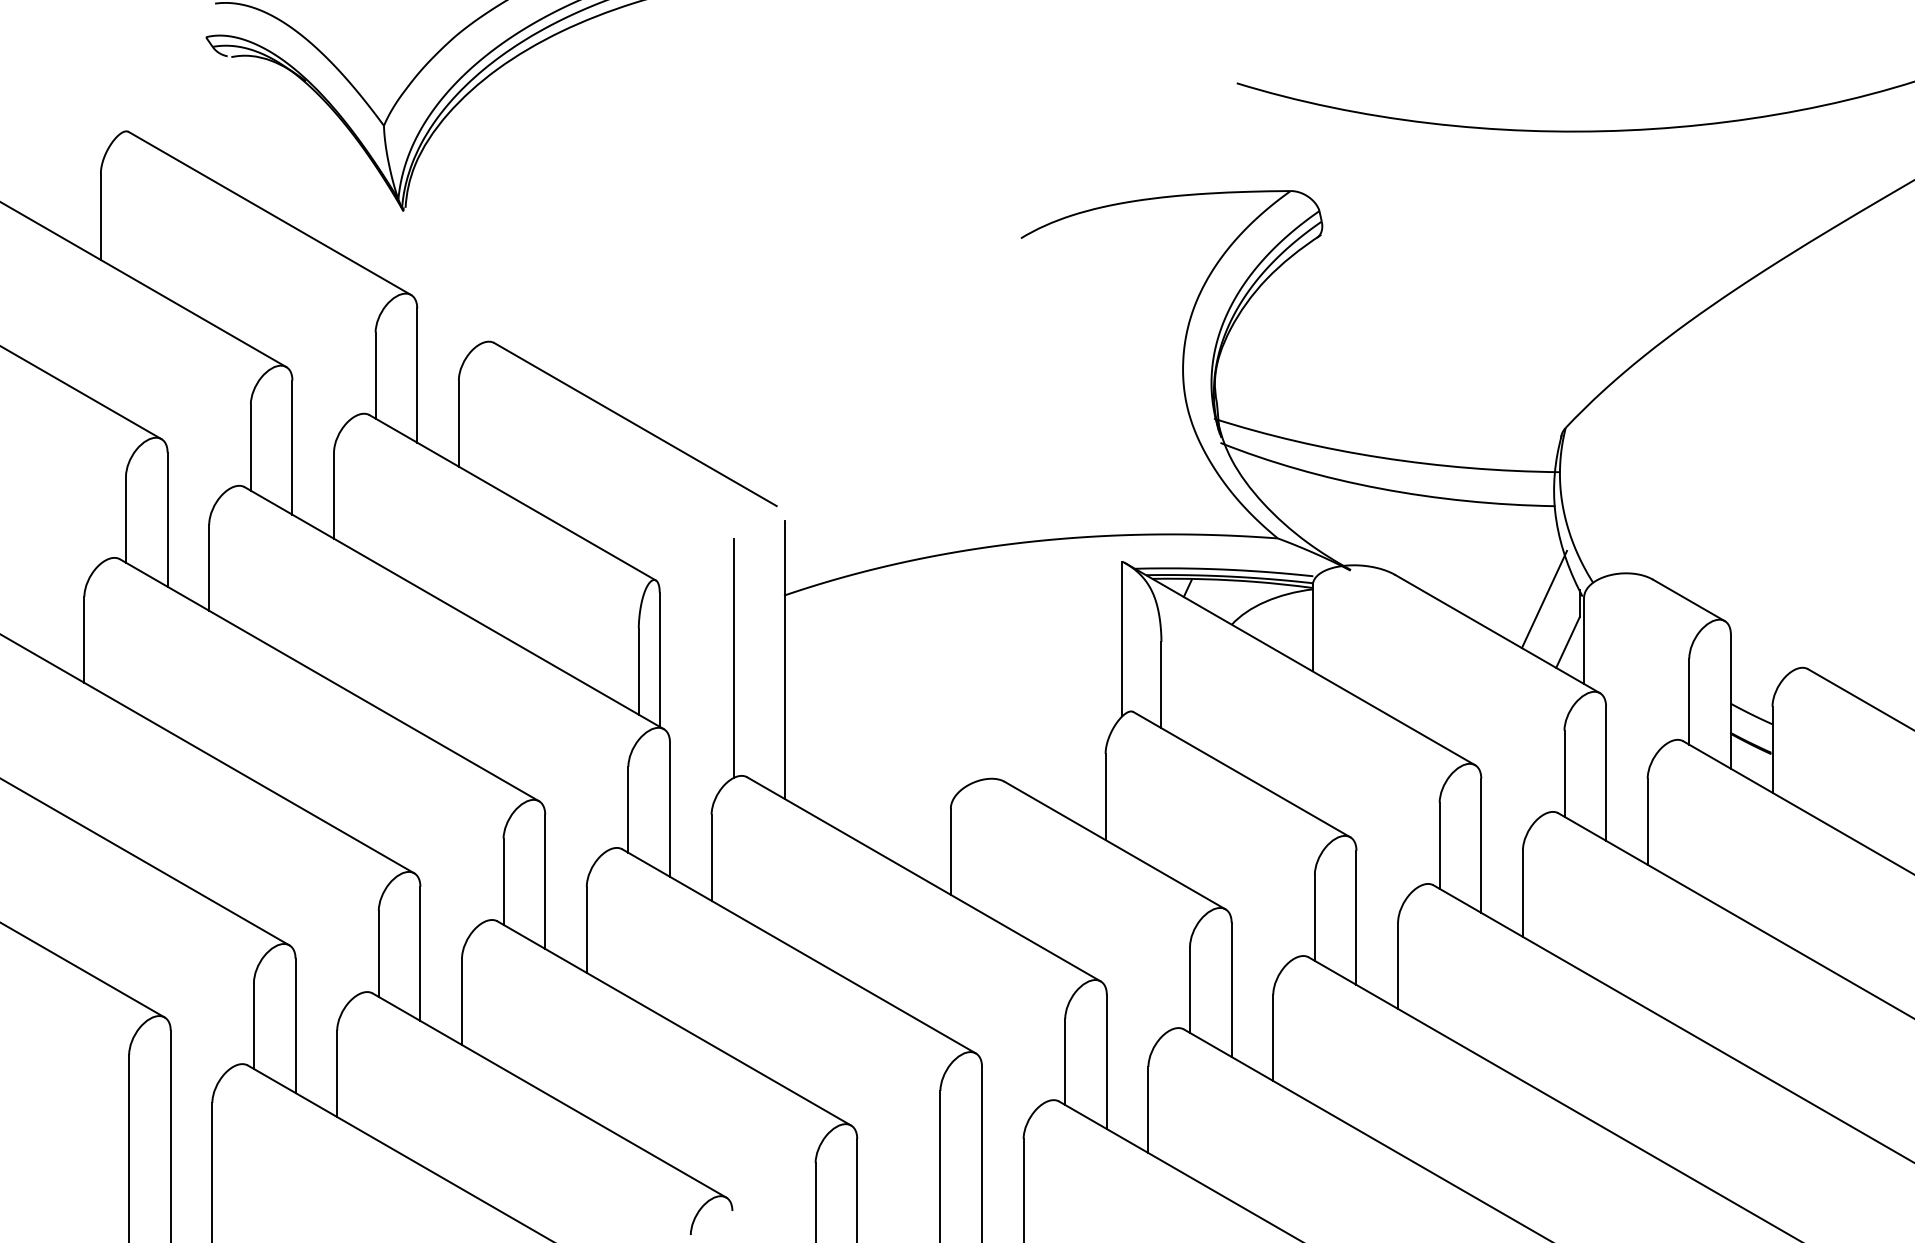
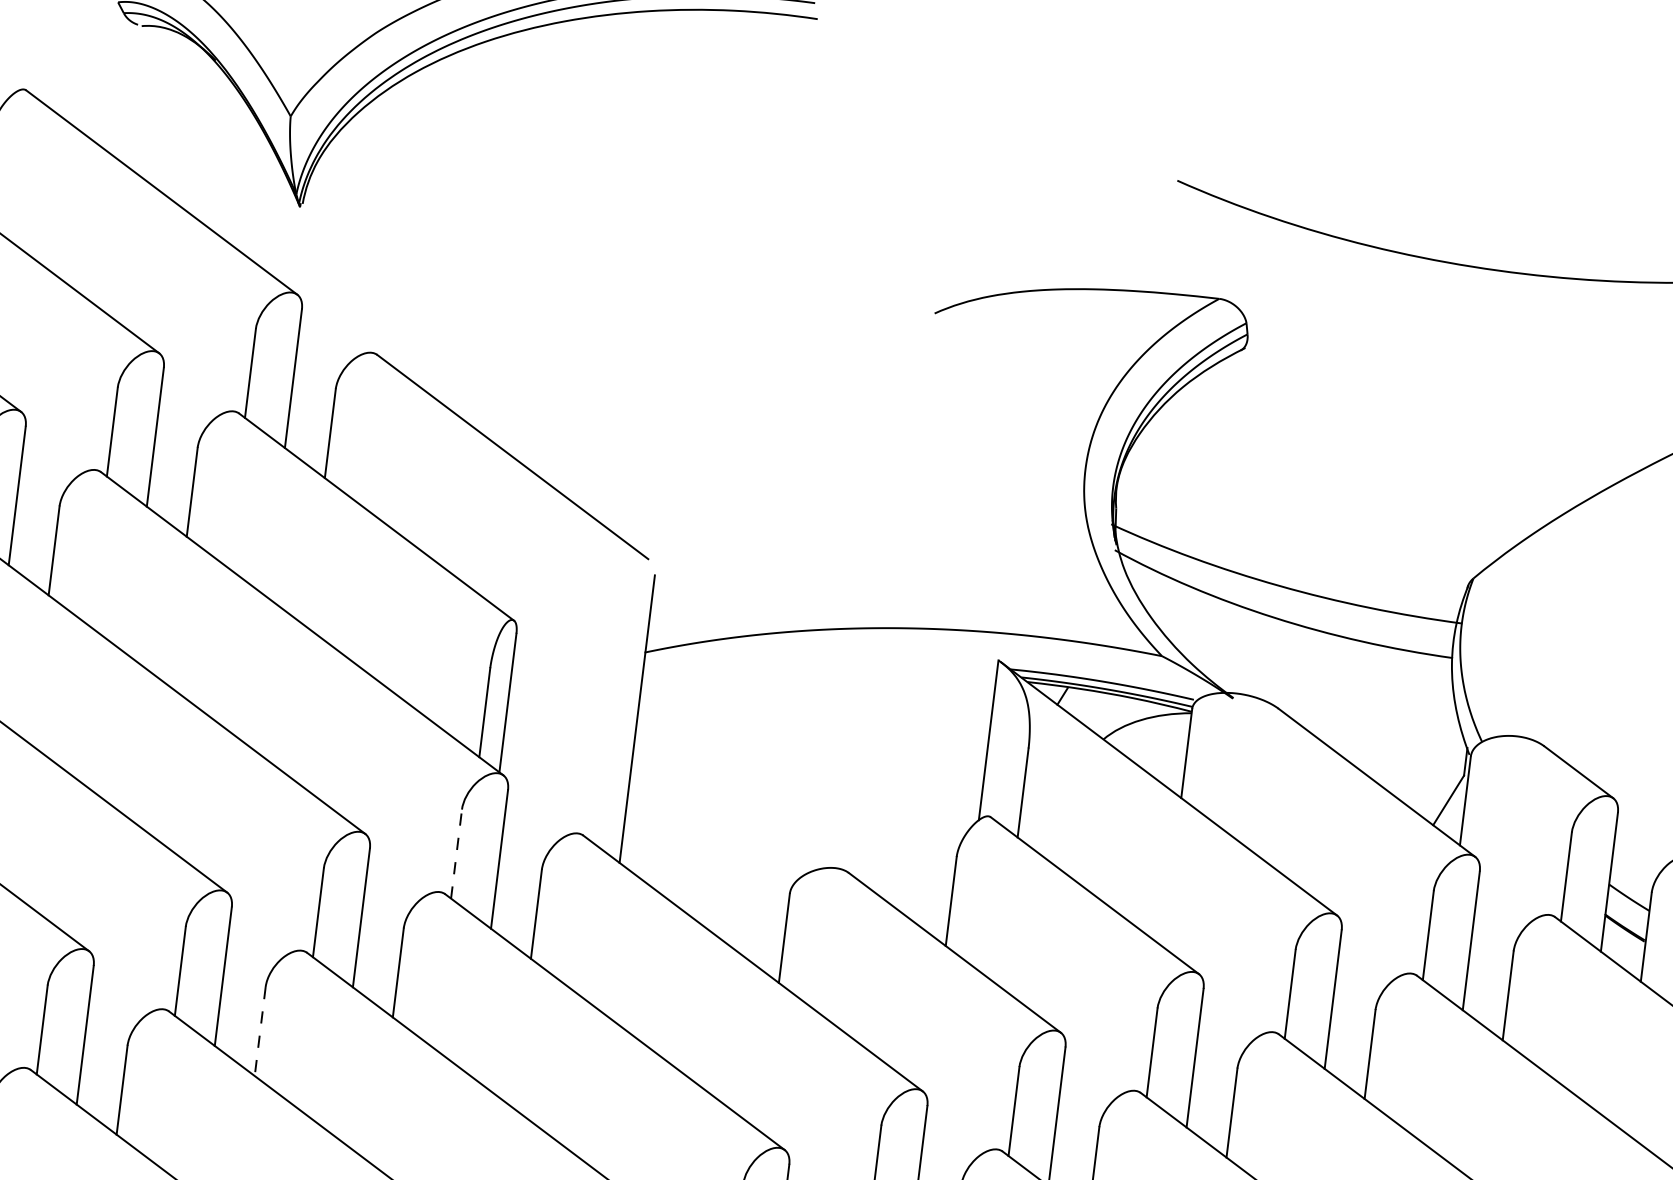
line: (1544, 599) -> (1429, 753), removed
line: (733, 658) -> (584, 711), removed
line: (628, 809) -> (456, 853), solid -> dashed
line: (461, 1002) -> (259, 1032), solid -> dashed

